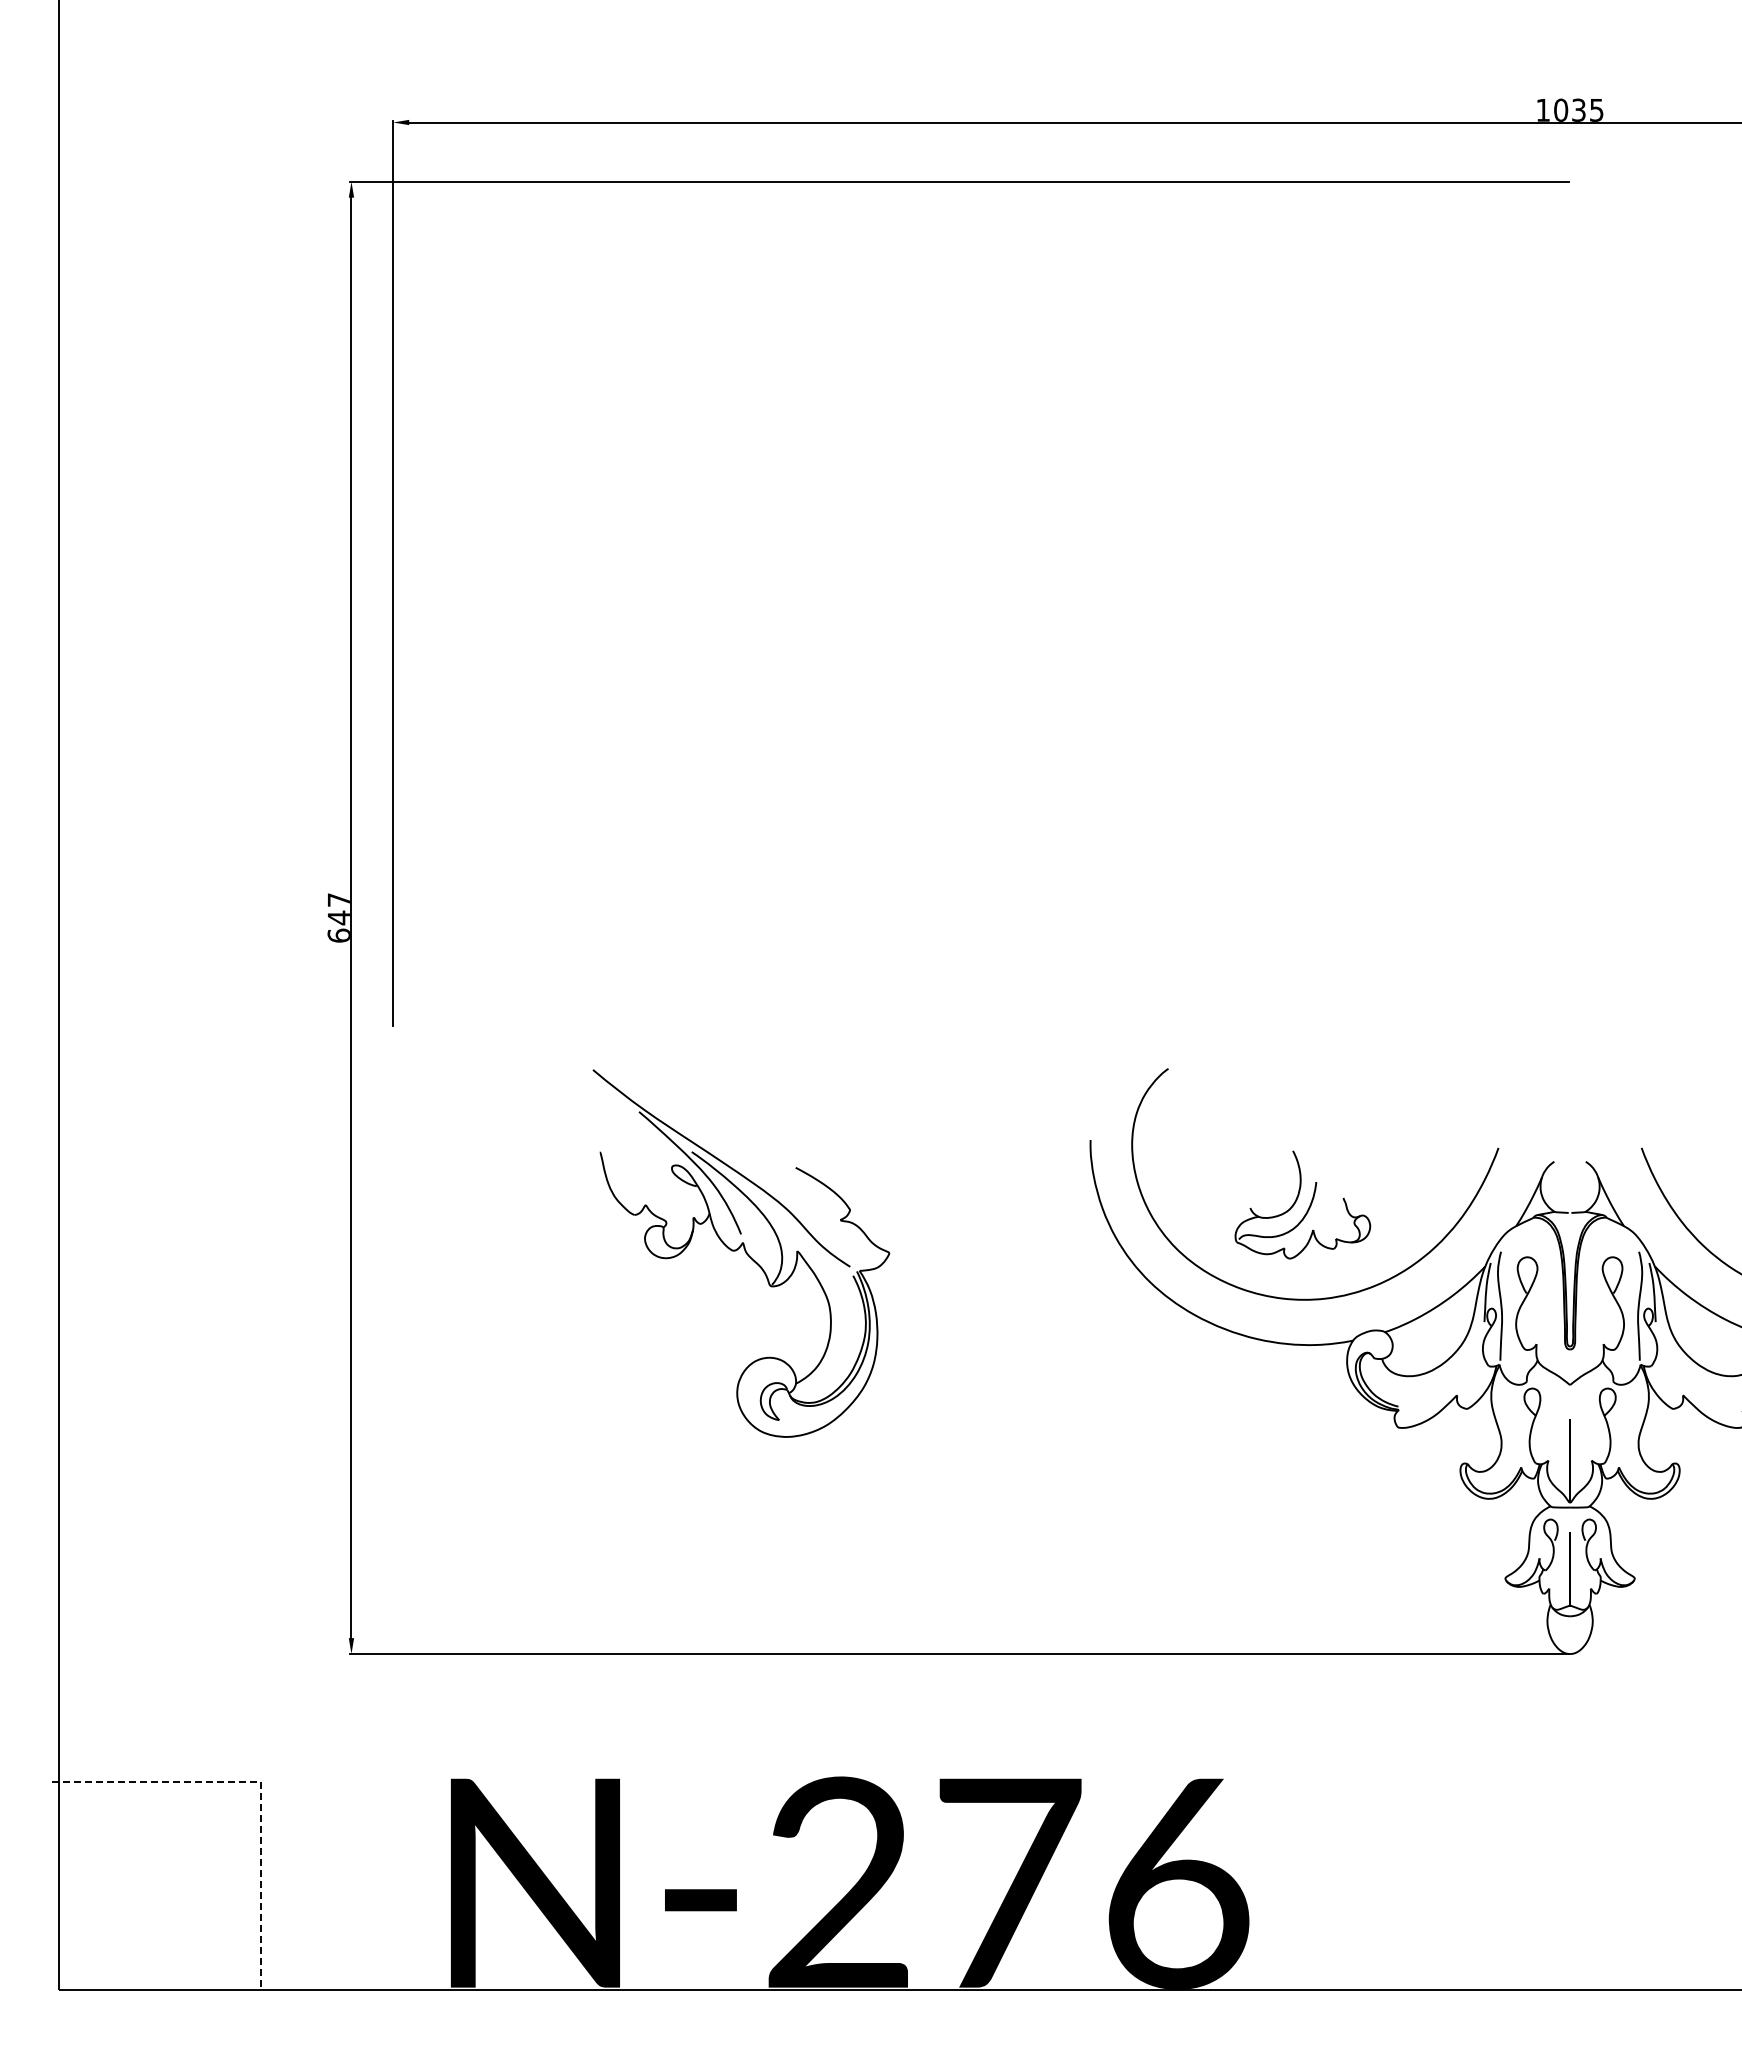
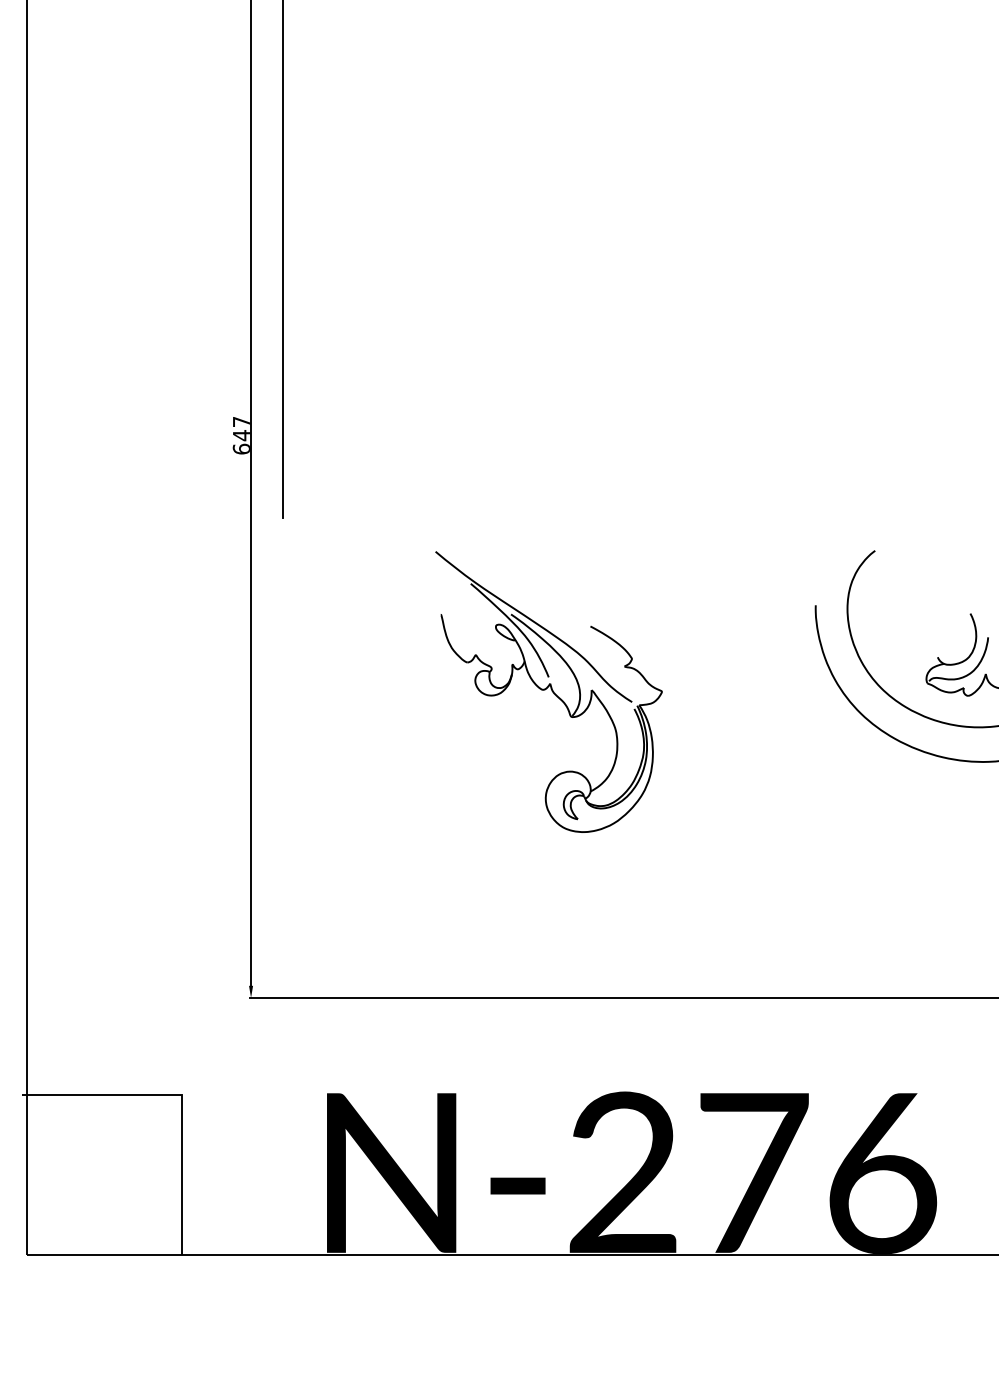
line: (261, 1781) -> (182, 1095), dashed -> solid

